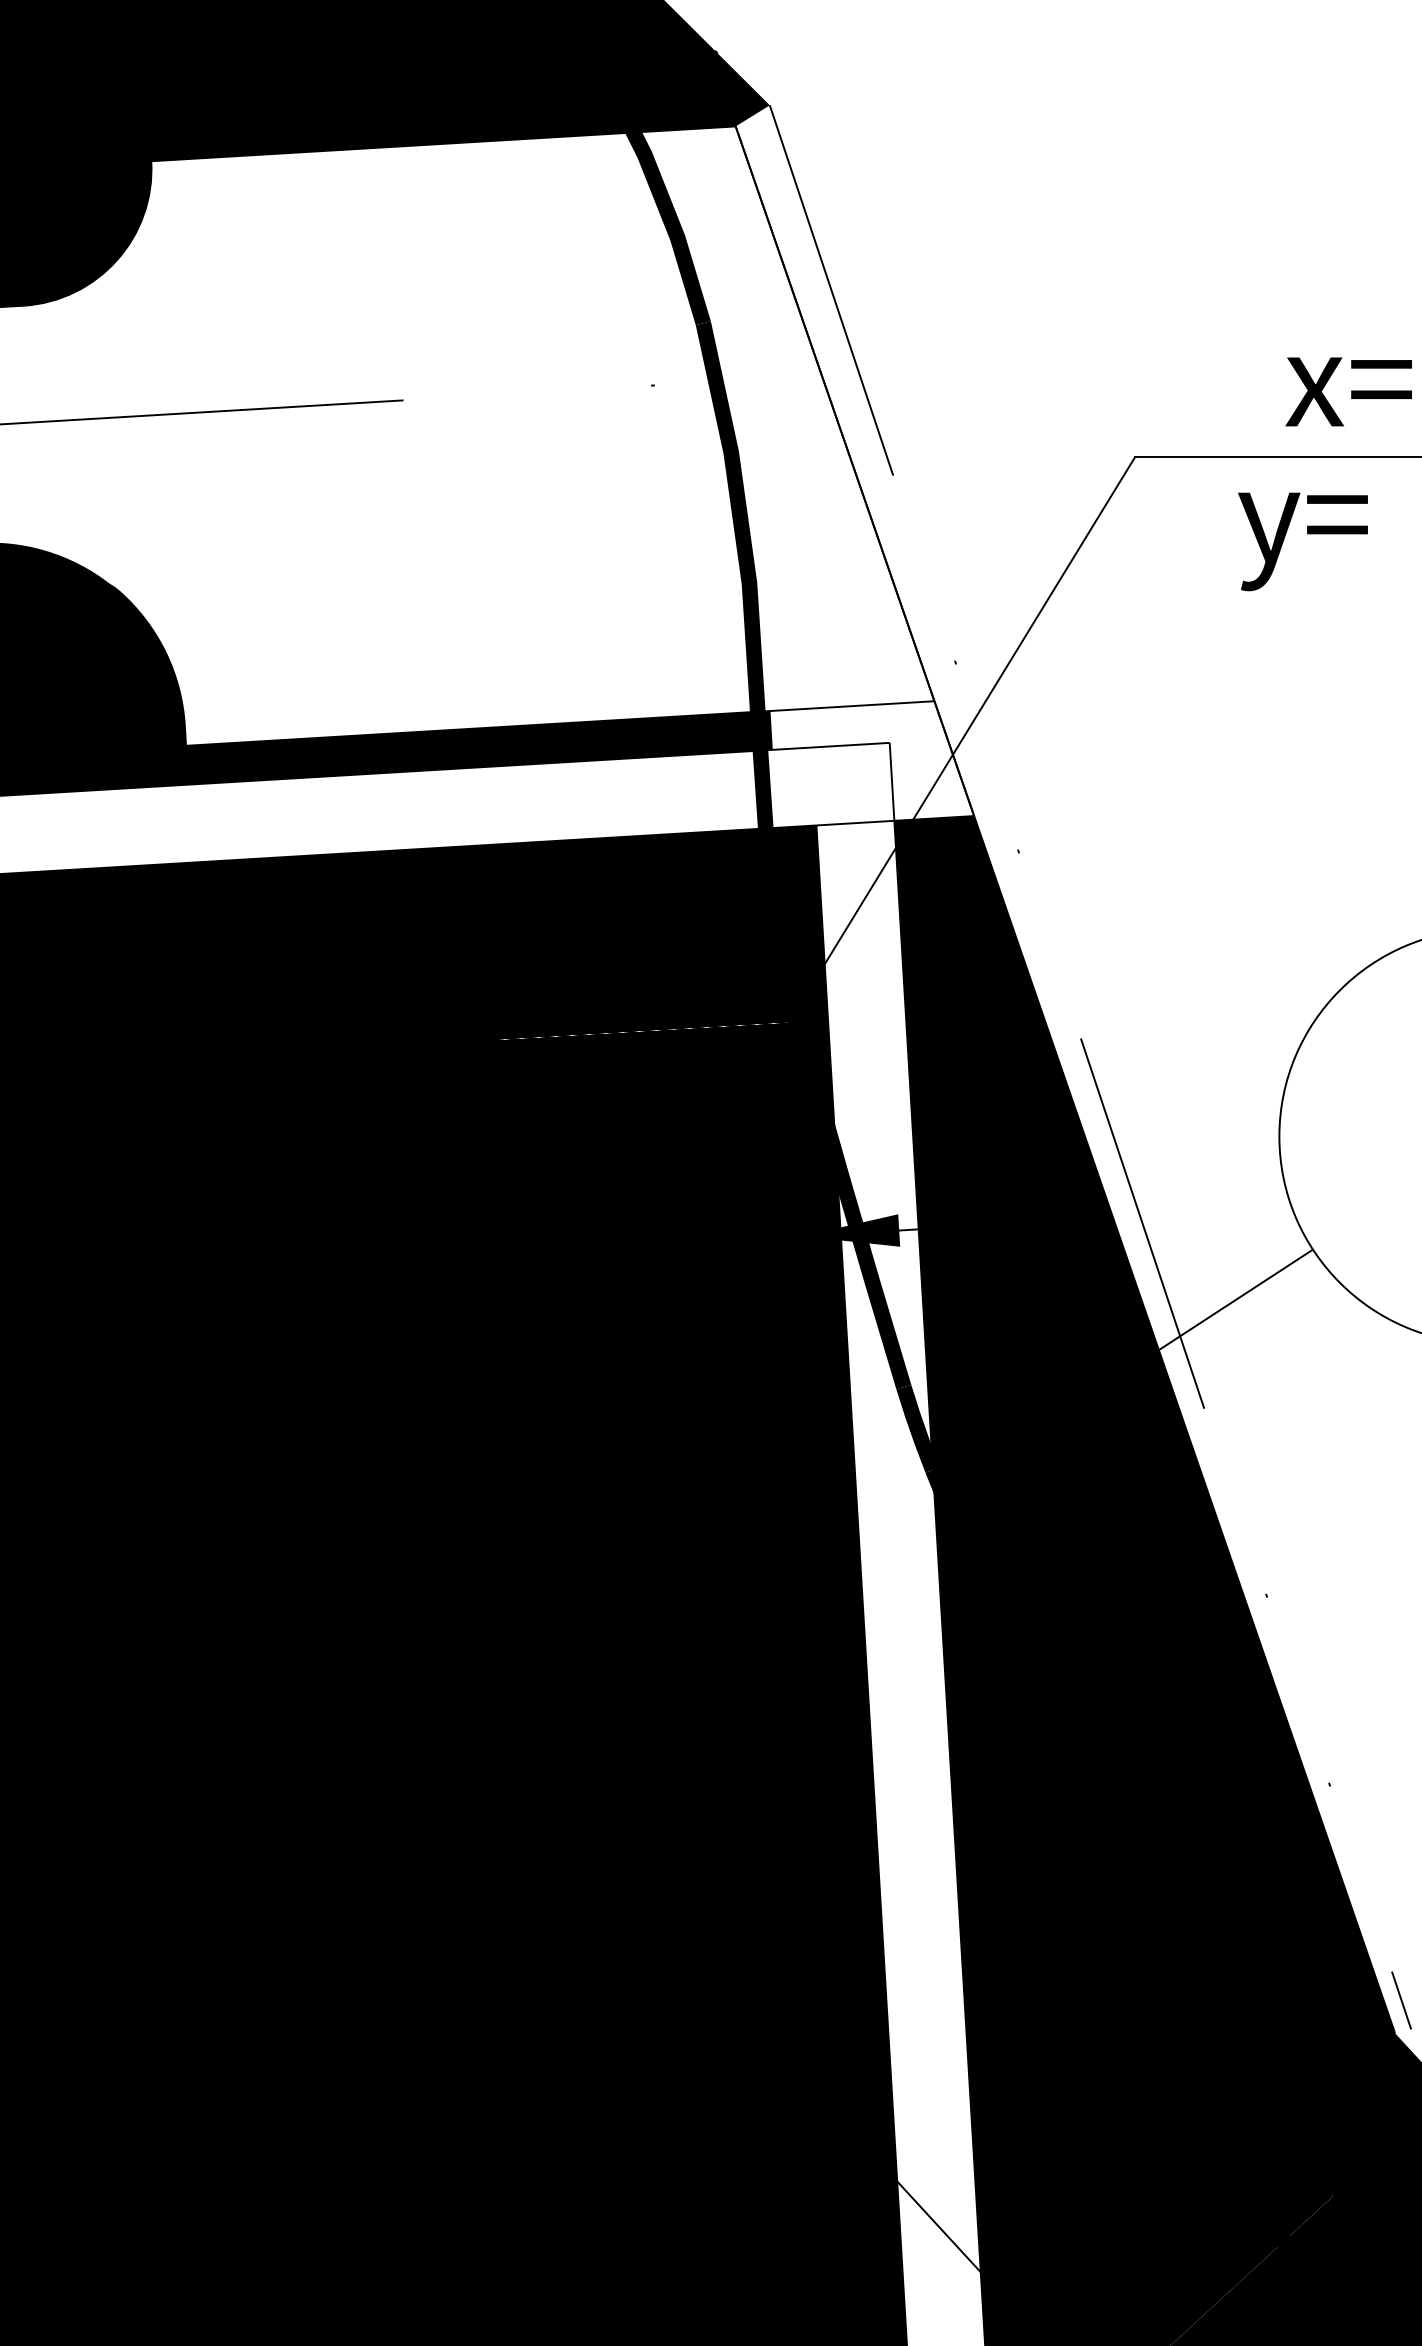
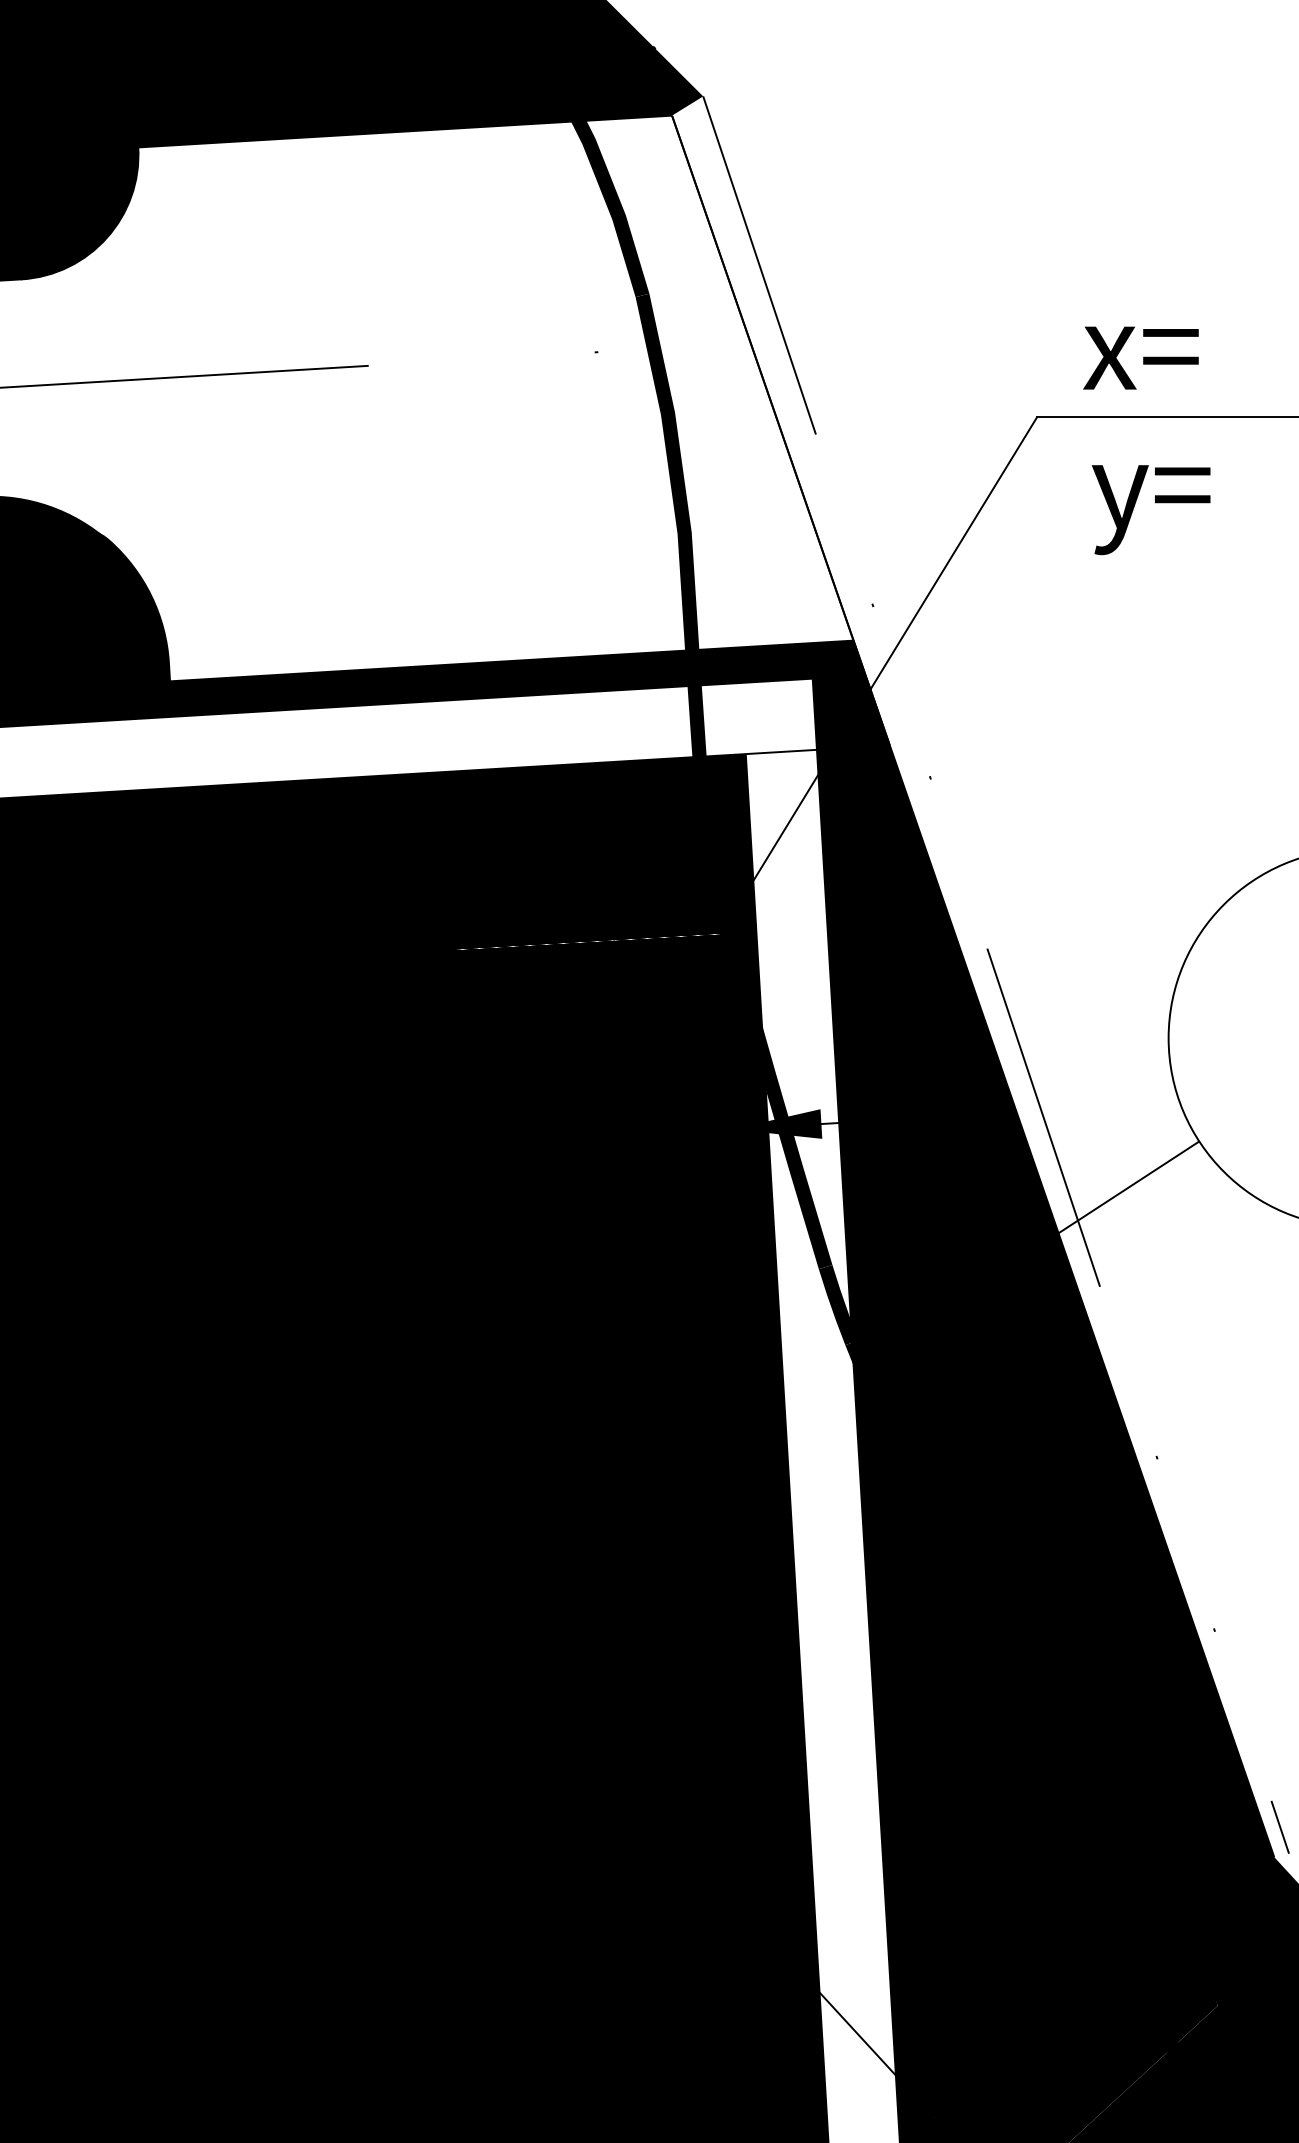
text: (1348, 391) -> (1140, 357), moved
text: (1302, 542) -> (1150, 510), moved
fill: (868, 760) -> (793, 694), added

